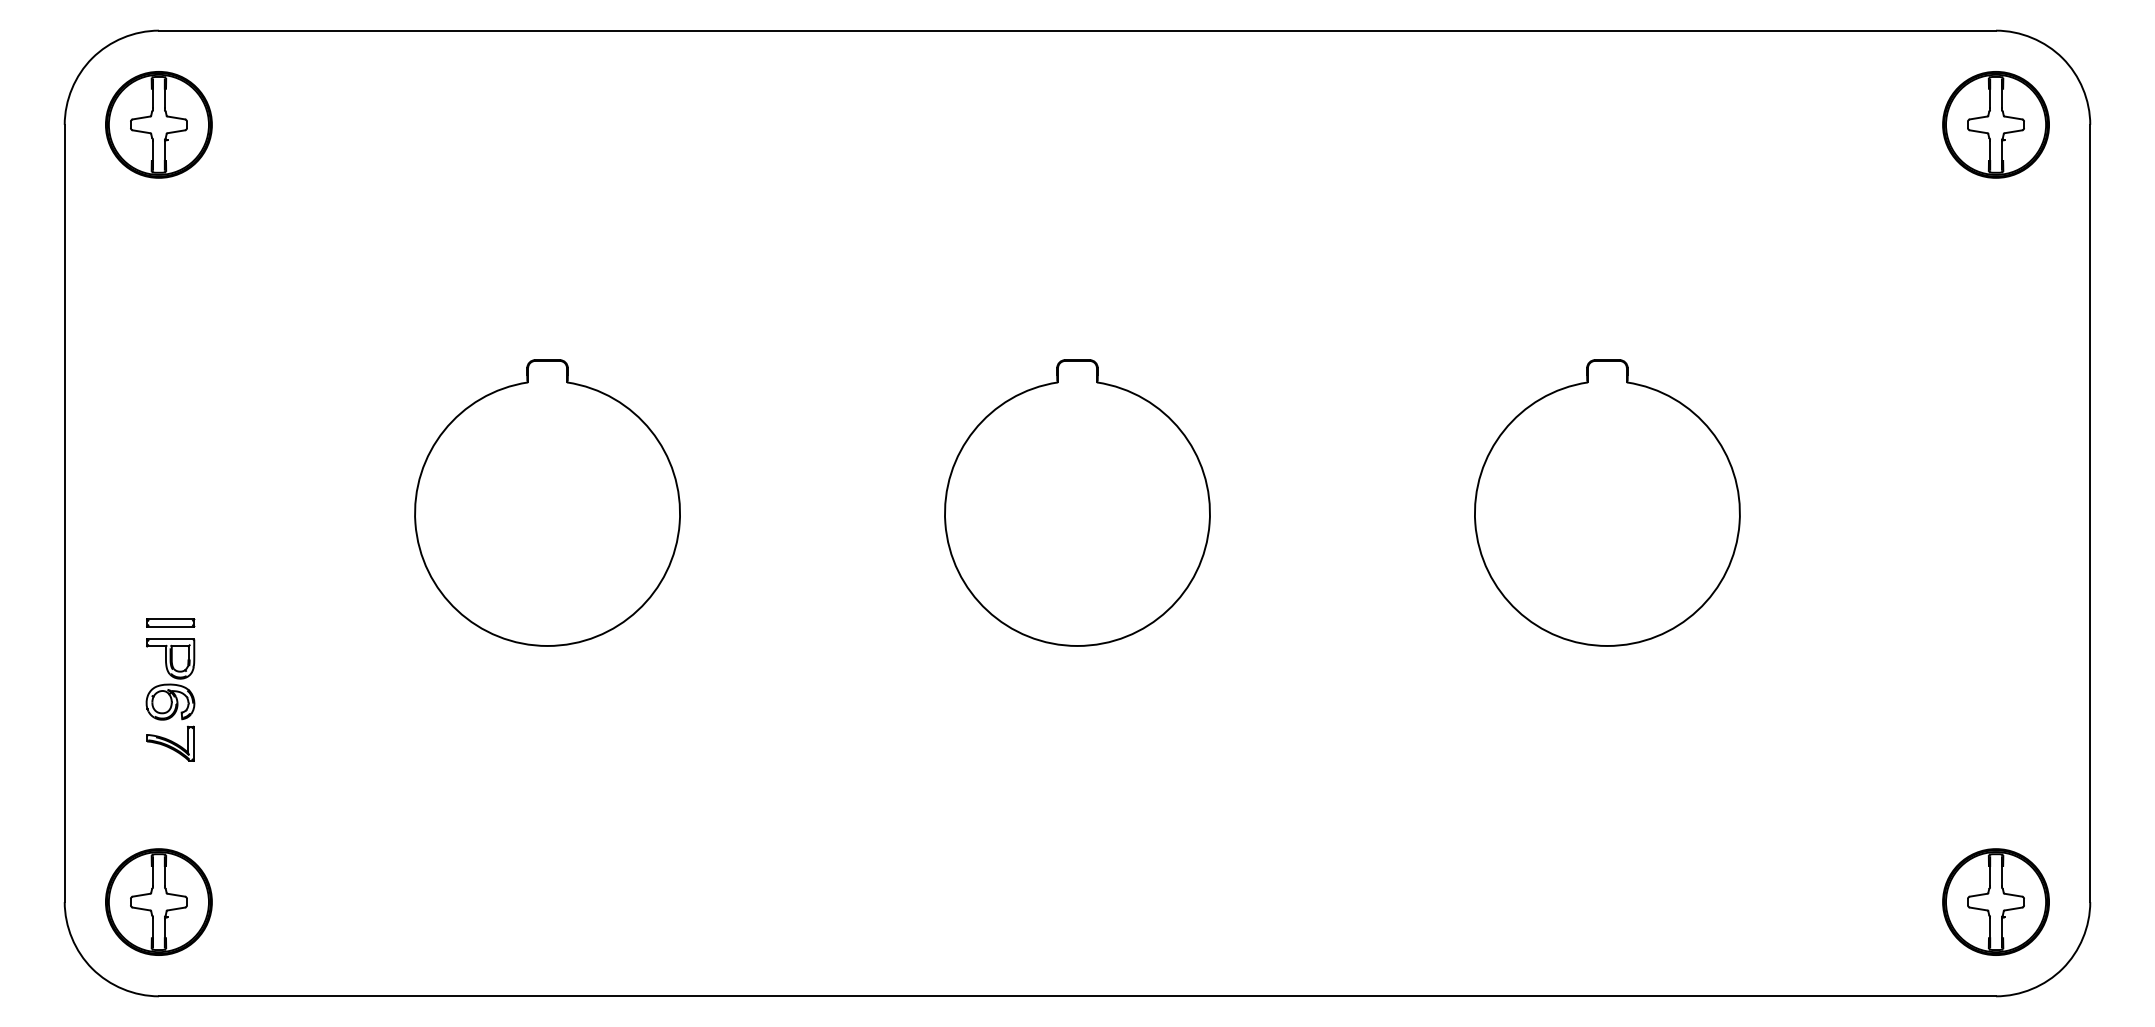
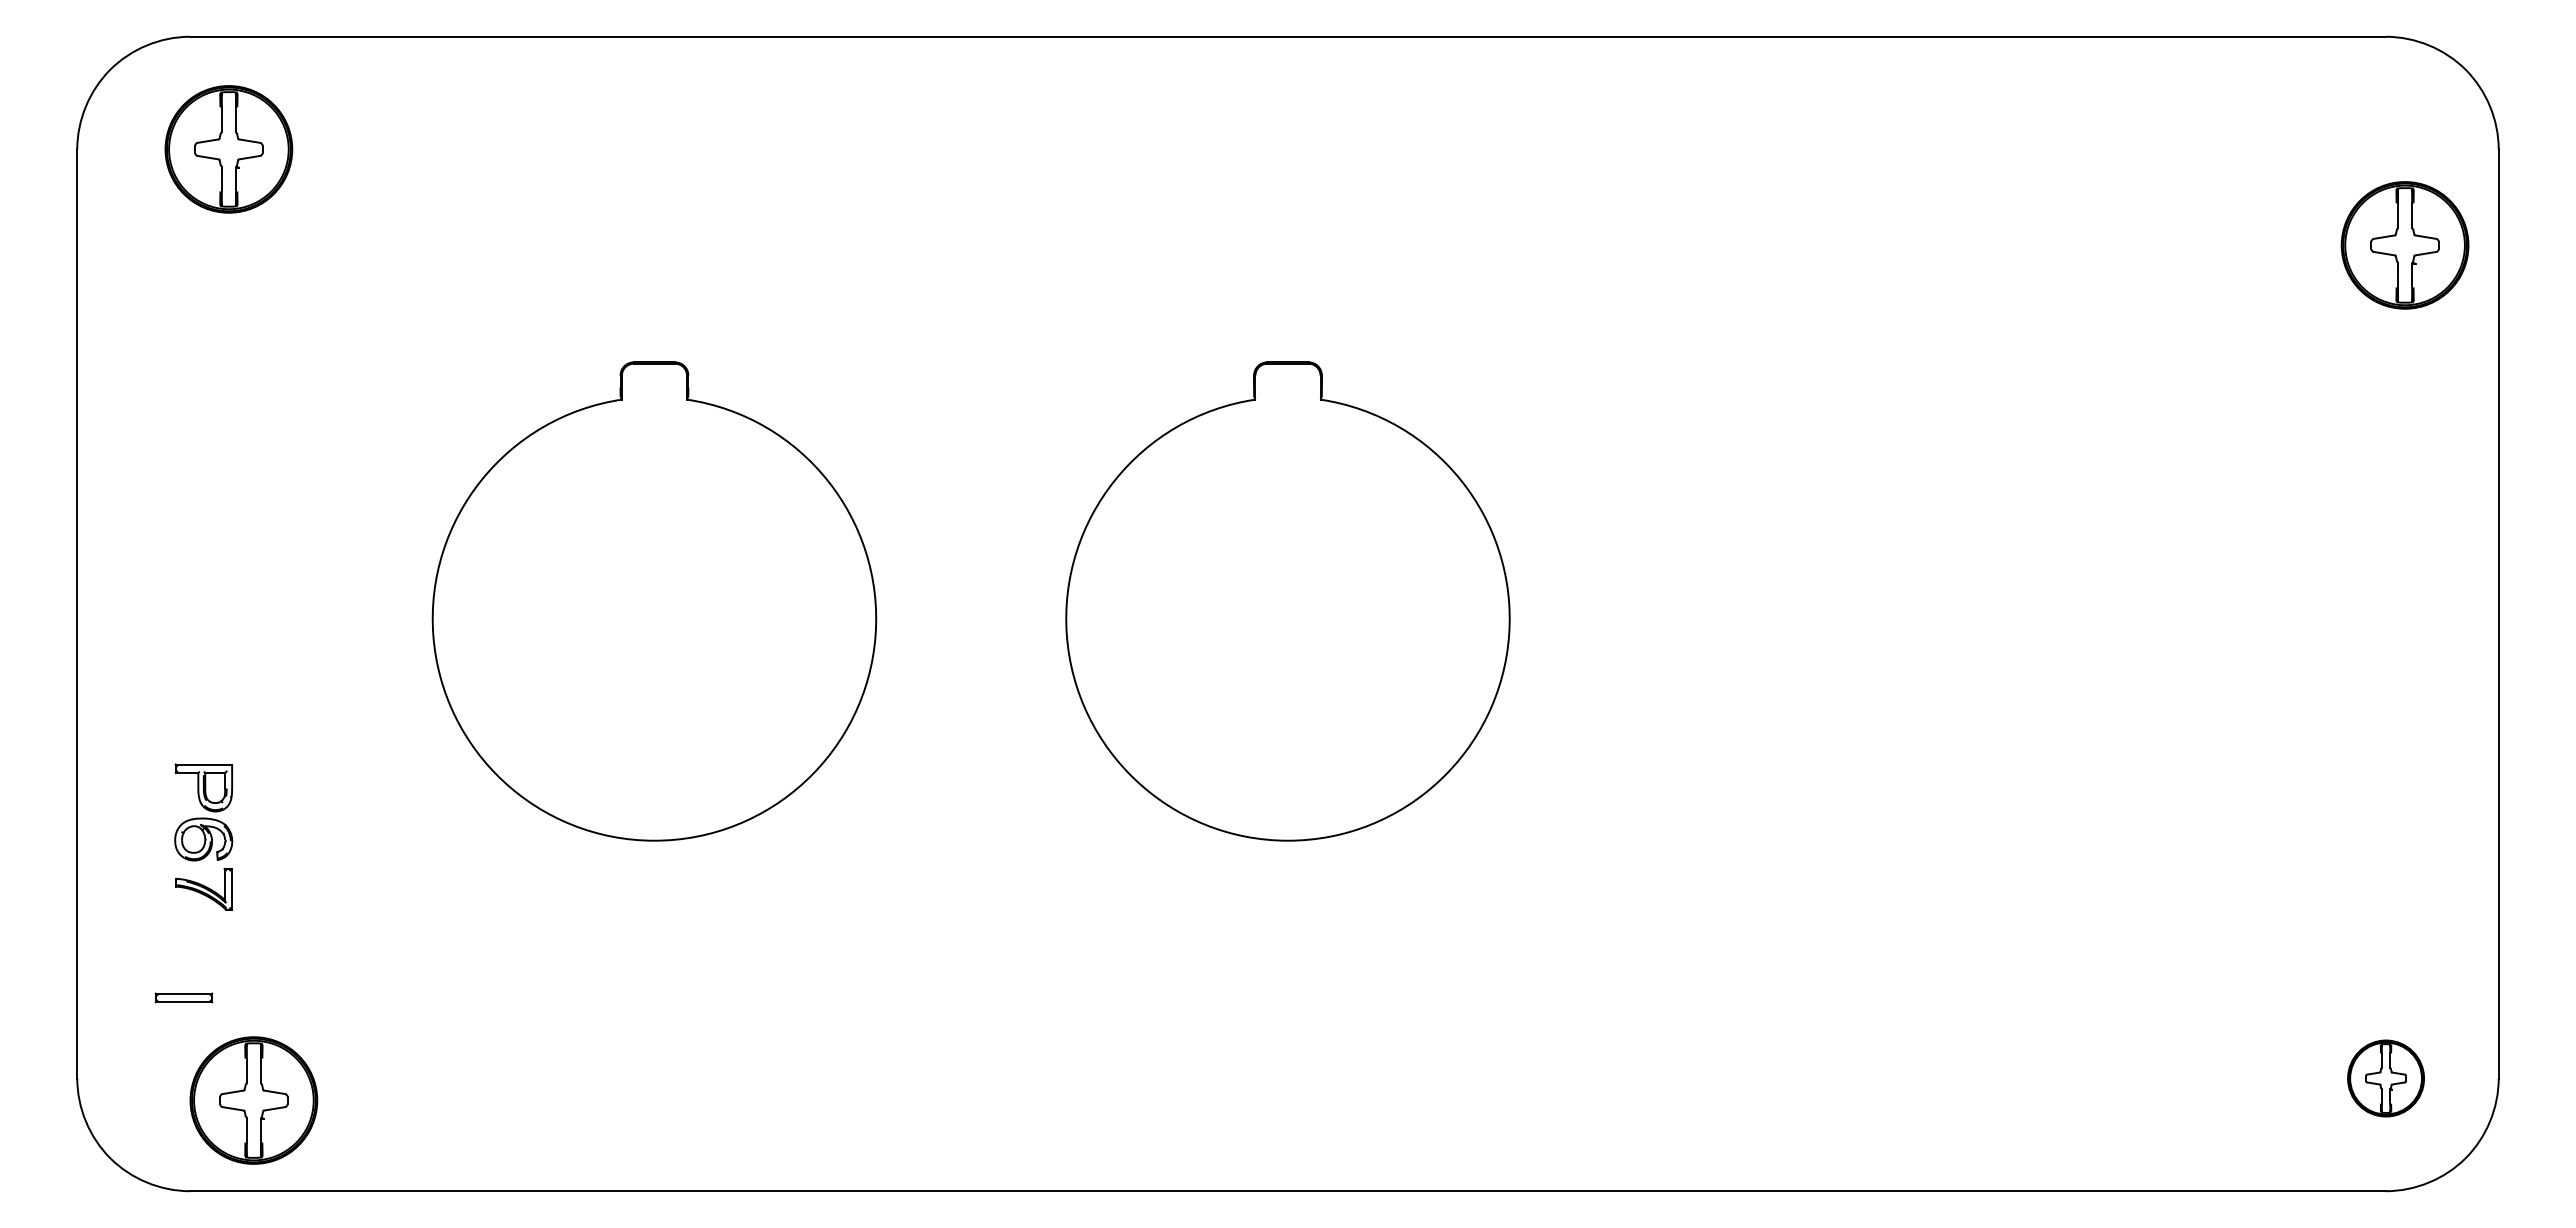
part: (158, 124) -> (228, 149), moved
part: (1995, 124) -> (2404, 245), moved
part: (547, 503) -> (654, 601), size x1.4
part: (1077, 503) -> (1287, 601), size x1.4
part: (1607, 503) -> (1921, 601), removed
part: (170, 622) -> (183, 997), moved
part: (158, 902) -> (253, 1100), moved
part: (1995, 902) -> (2385, 1078), size x0.6

